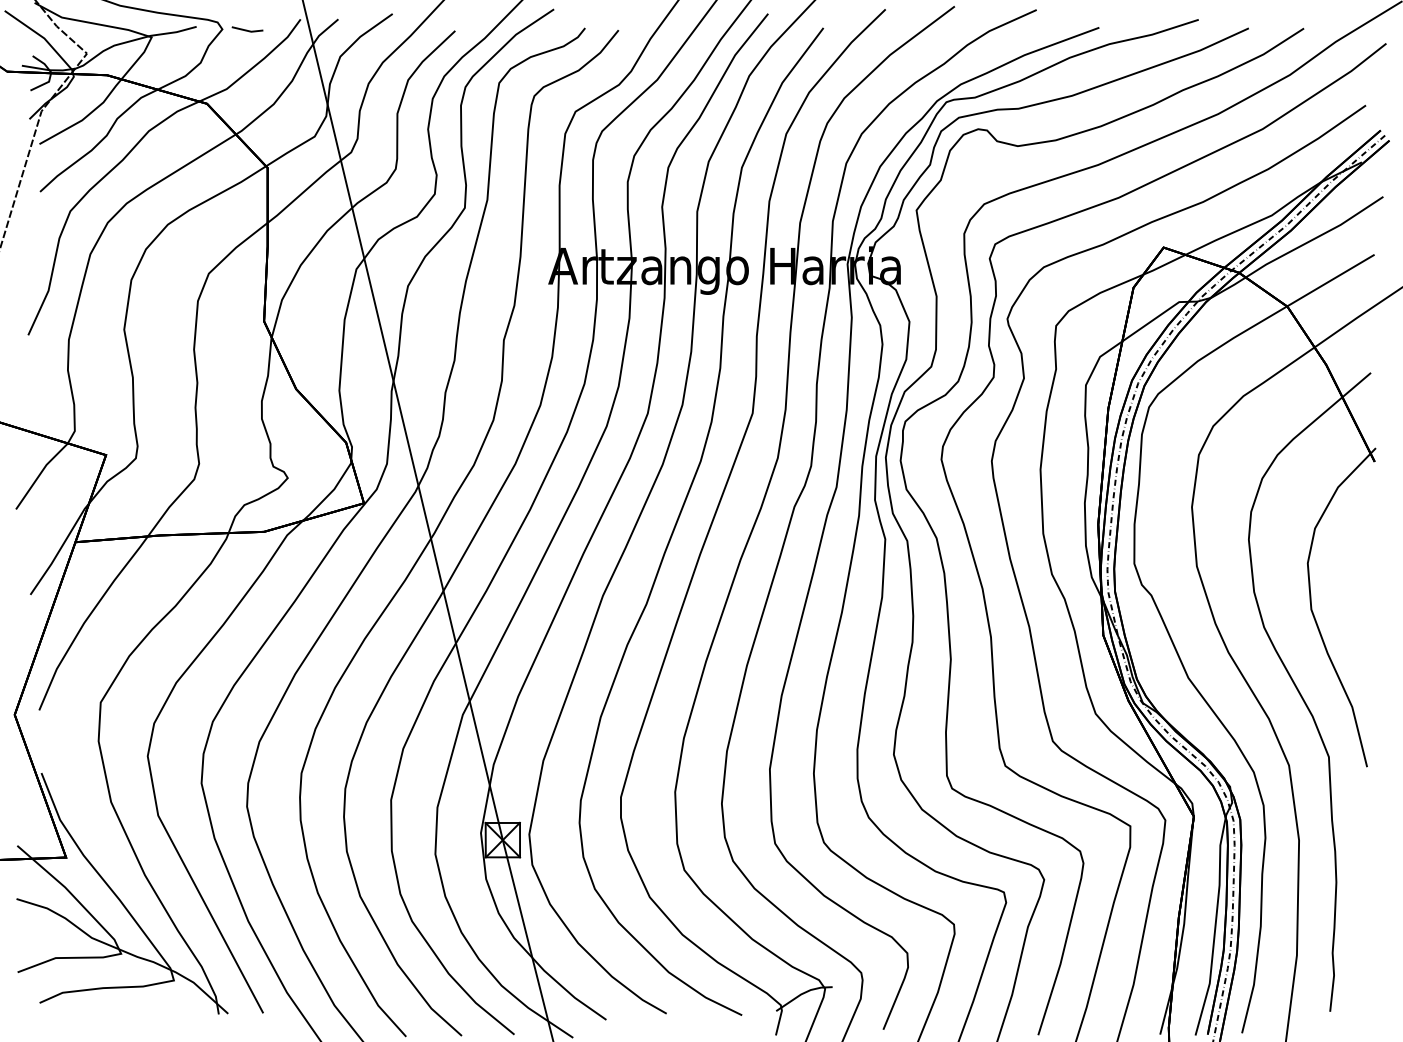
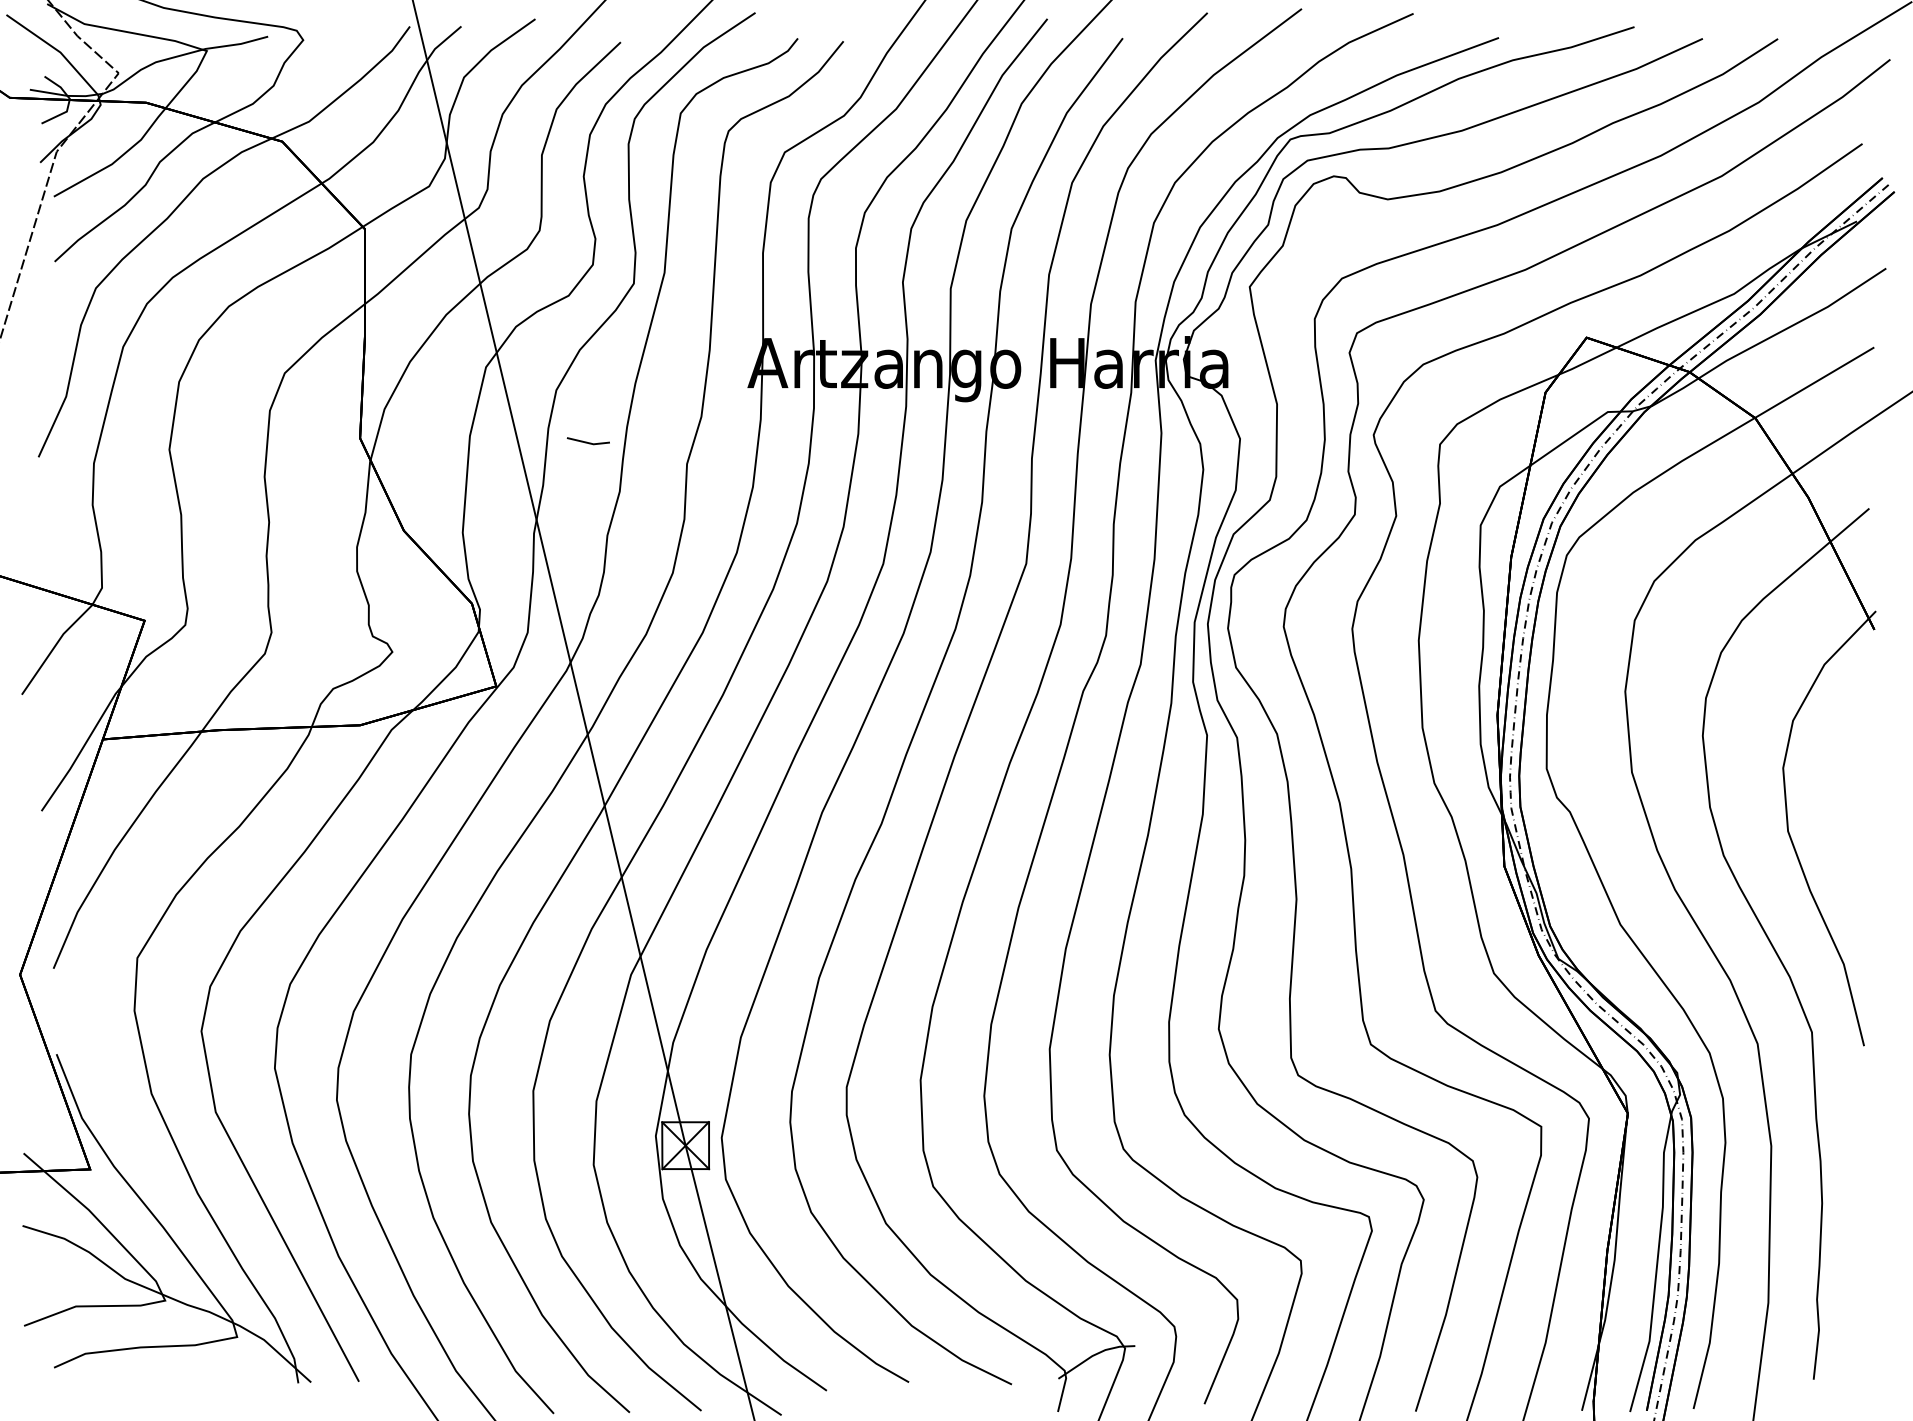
line: (247, 29) -> (588, 441), moved

